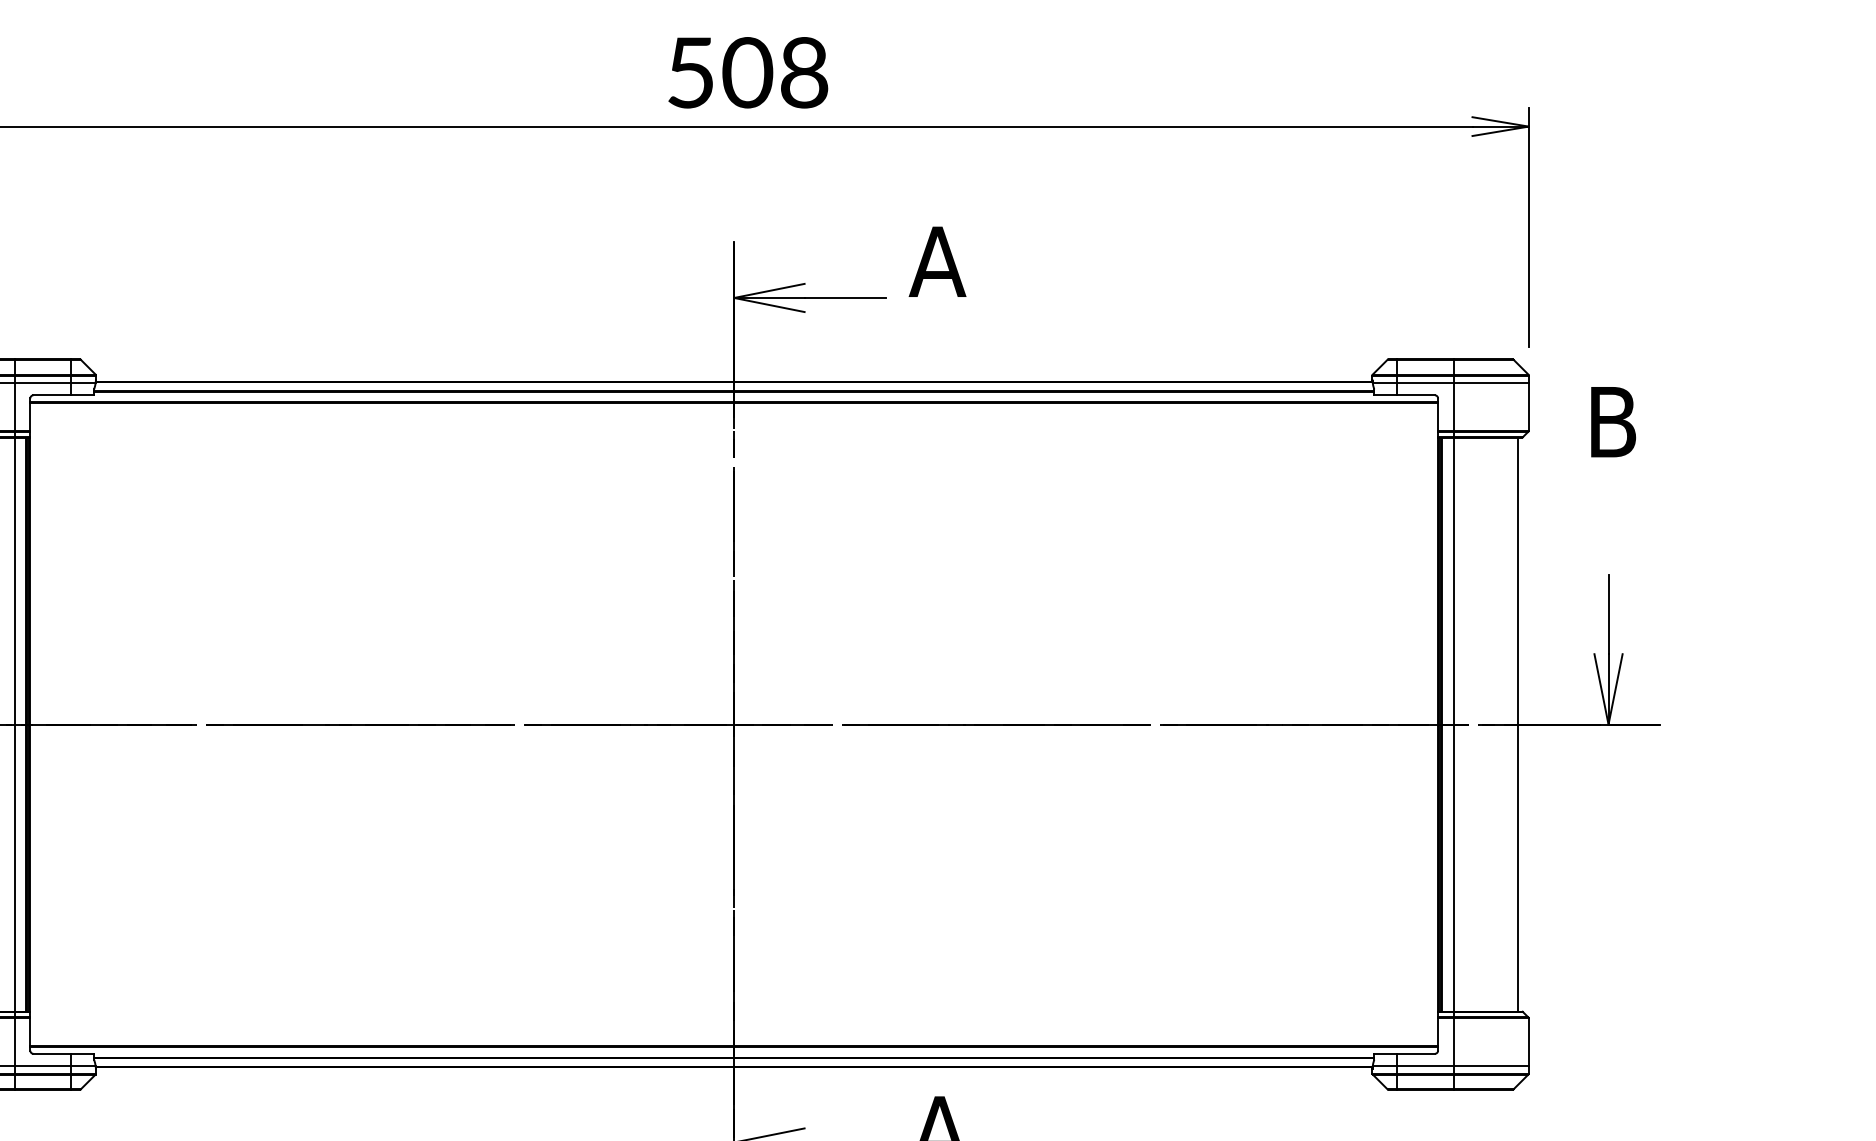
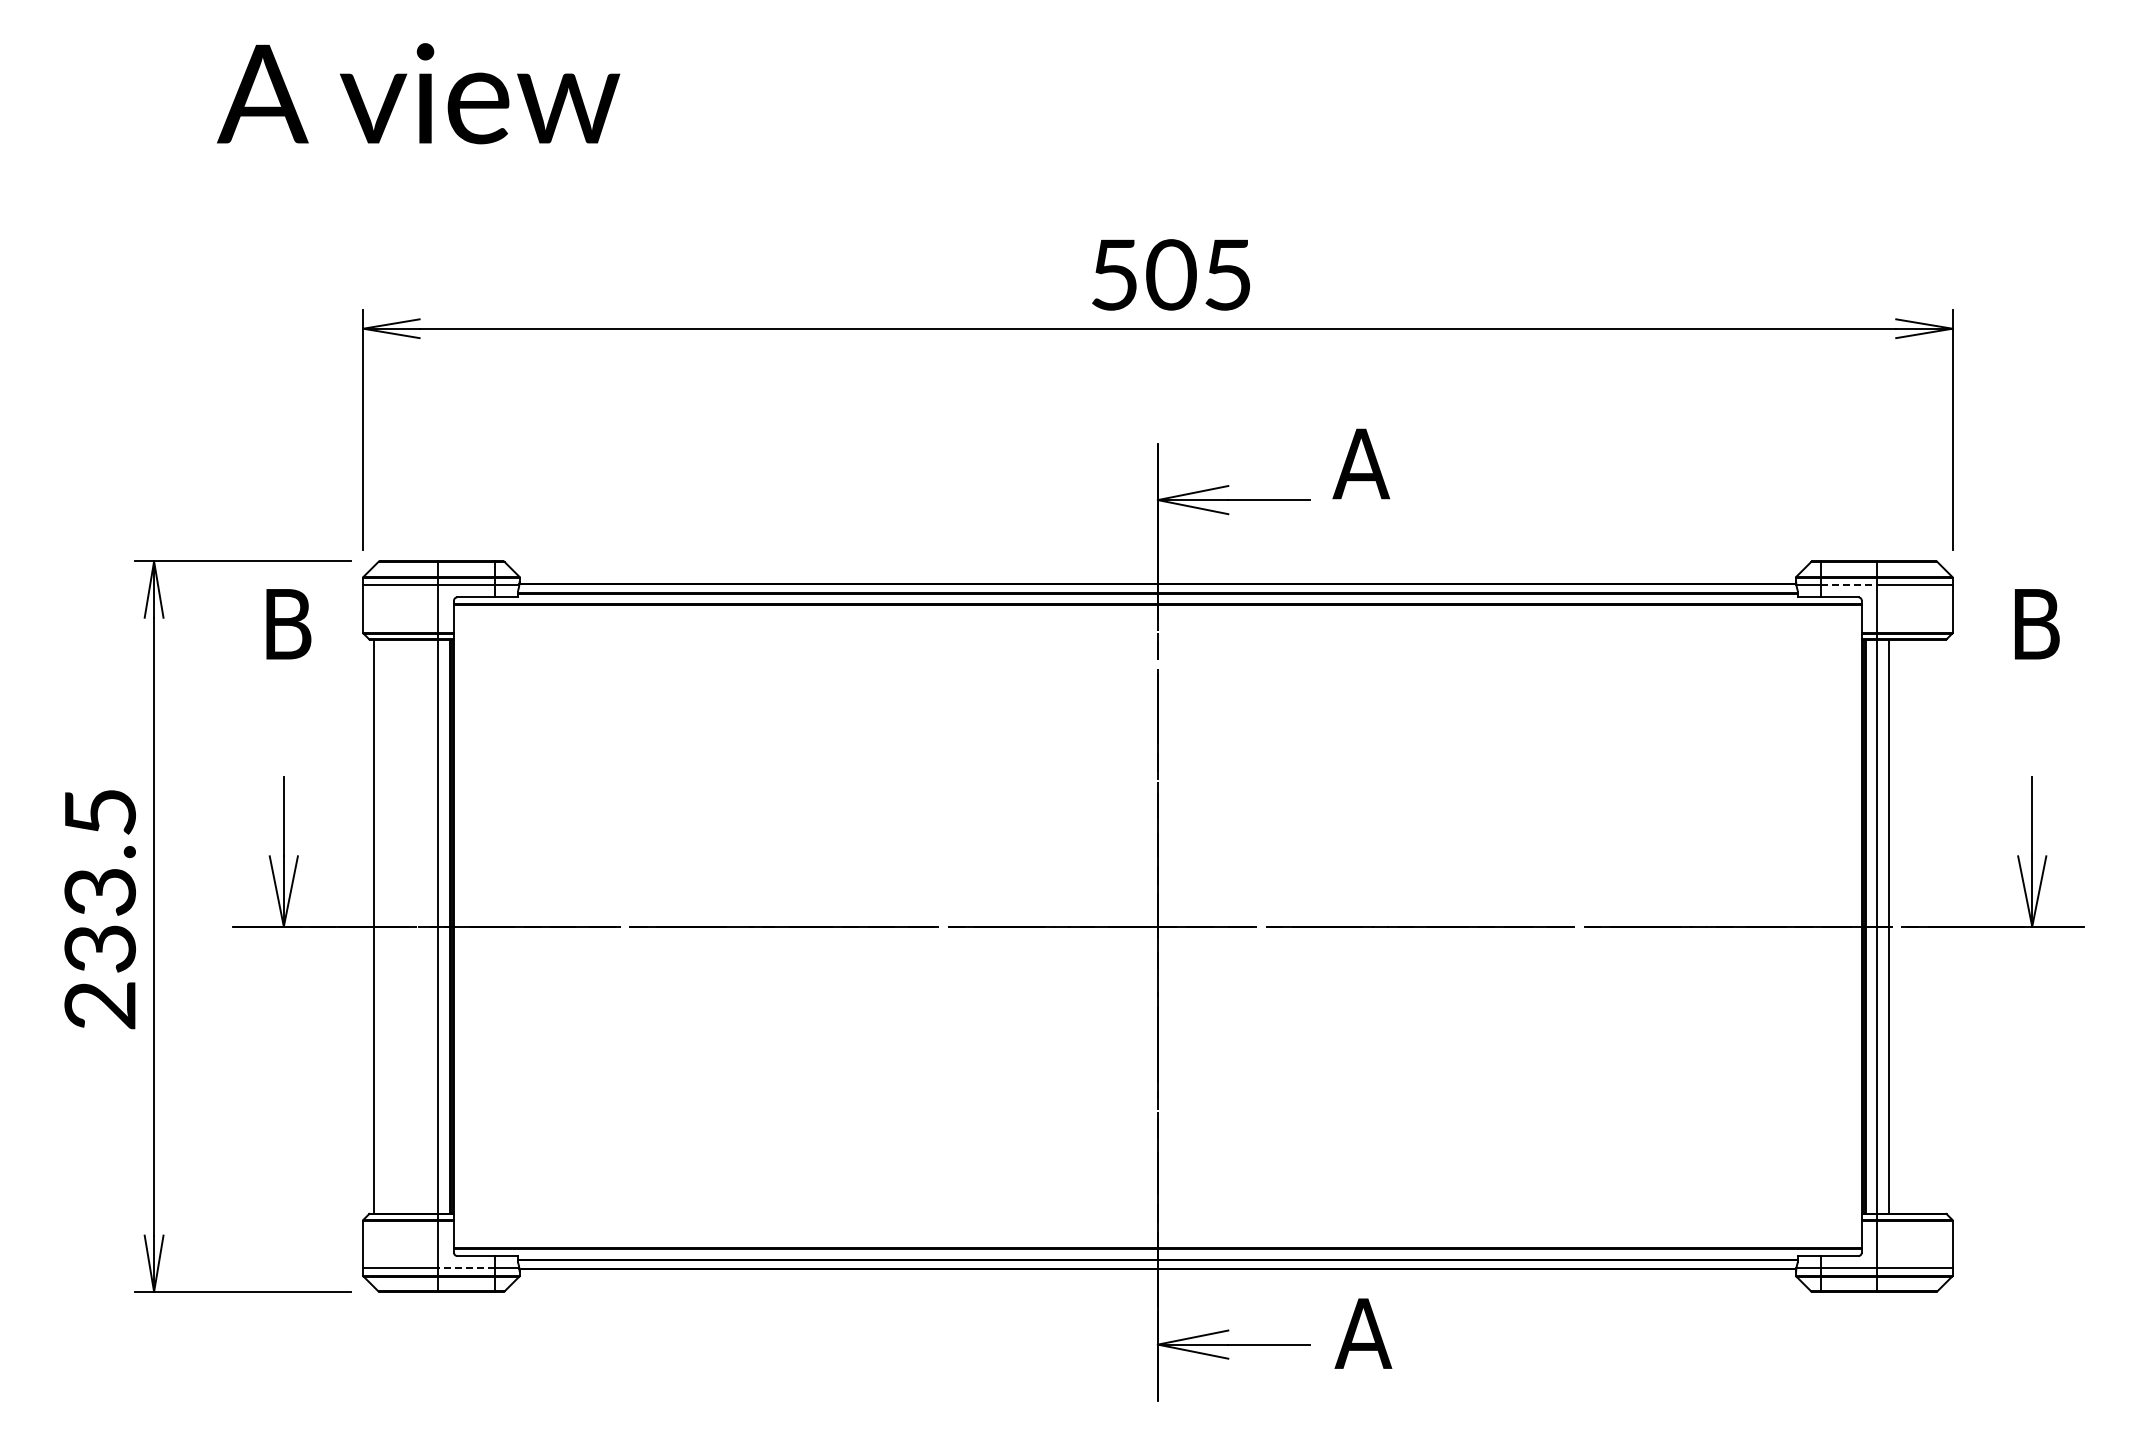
text: (803, 72) -> (1227, 274), 508 -> 505
line: (1425, 382) -> (1849, 584), solid -> dashed
line: (1517, 724) -> (1888, 926), moved
line: (42, 1066) -> (466, 1268), solid -> dashed

